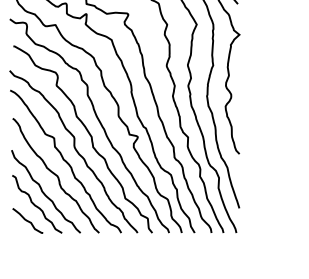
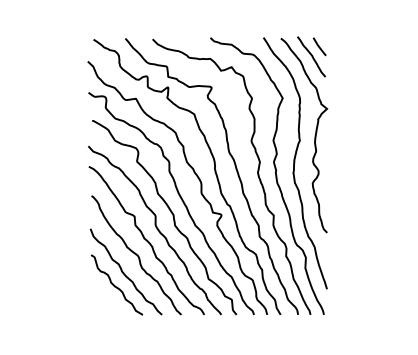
curve: (28, 221) -> (107, 302), removed

